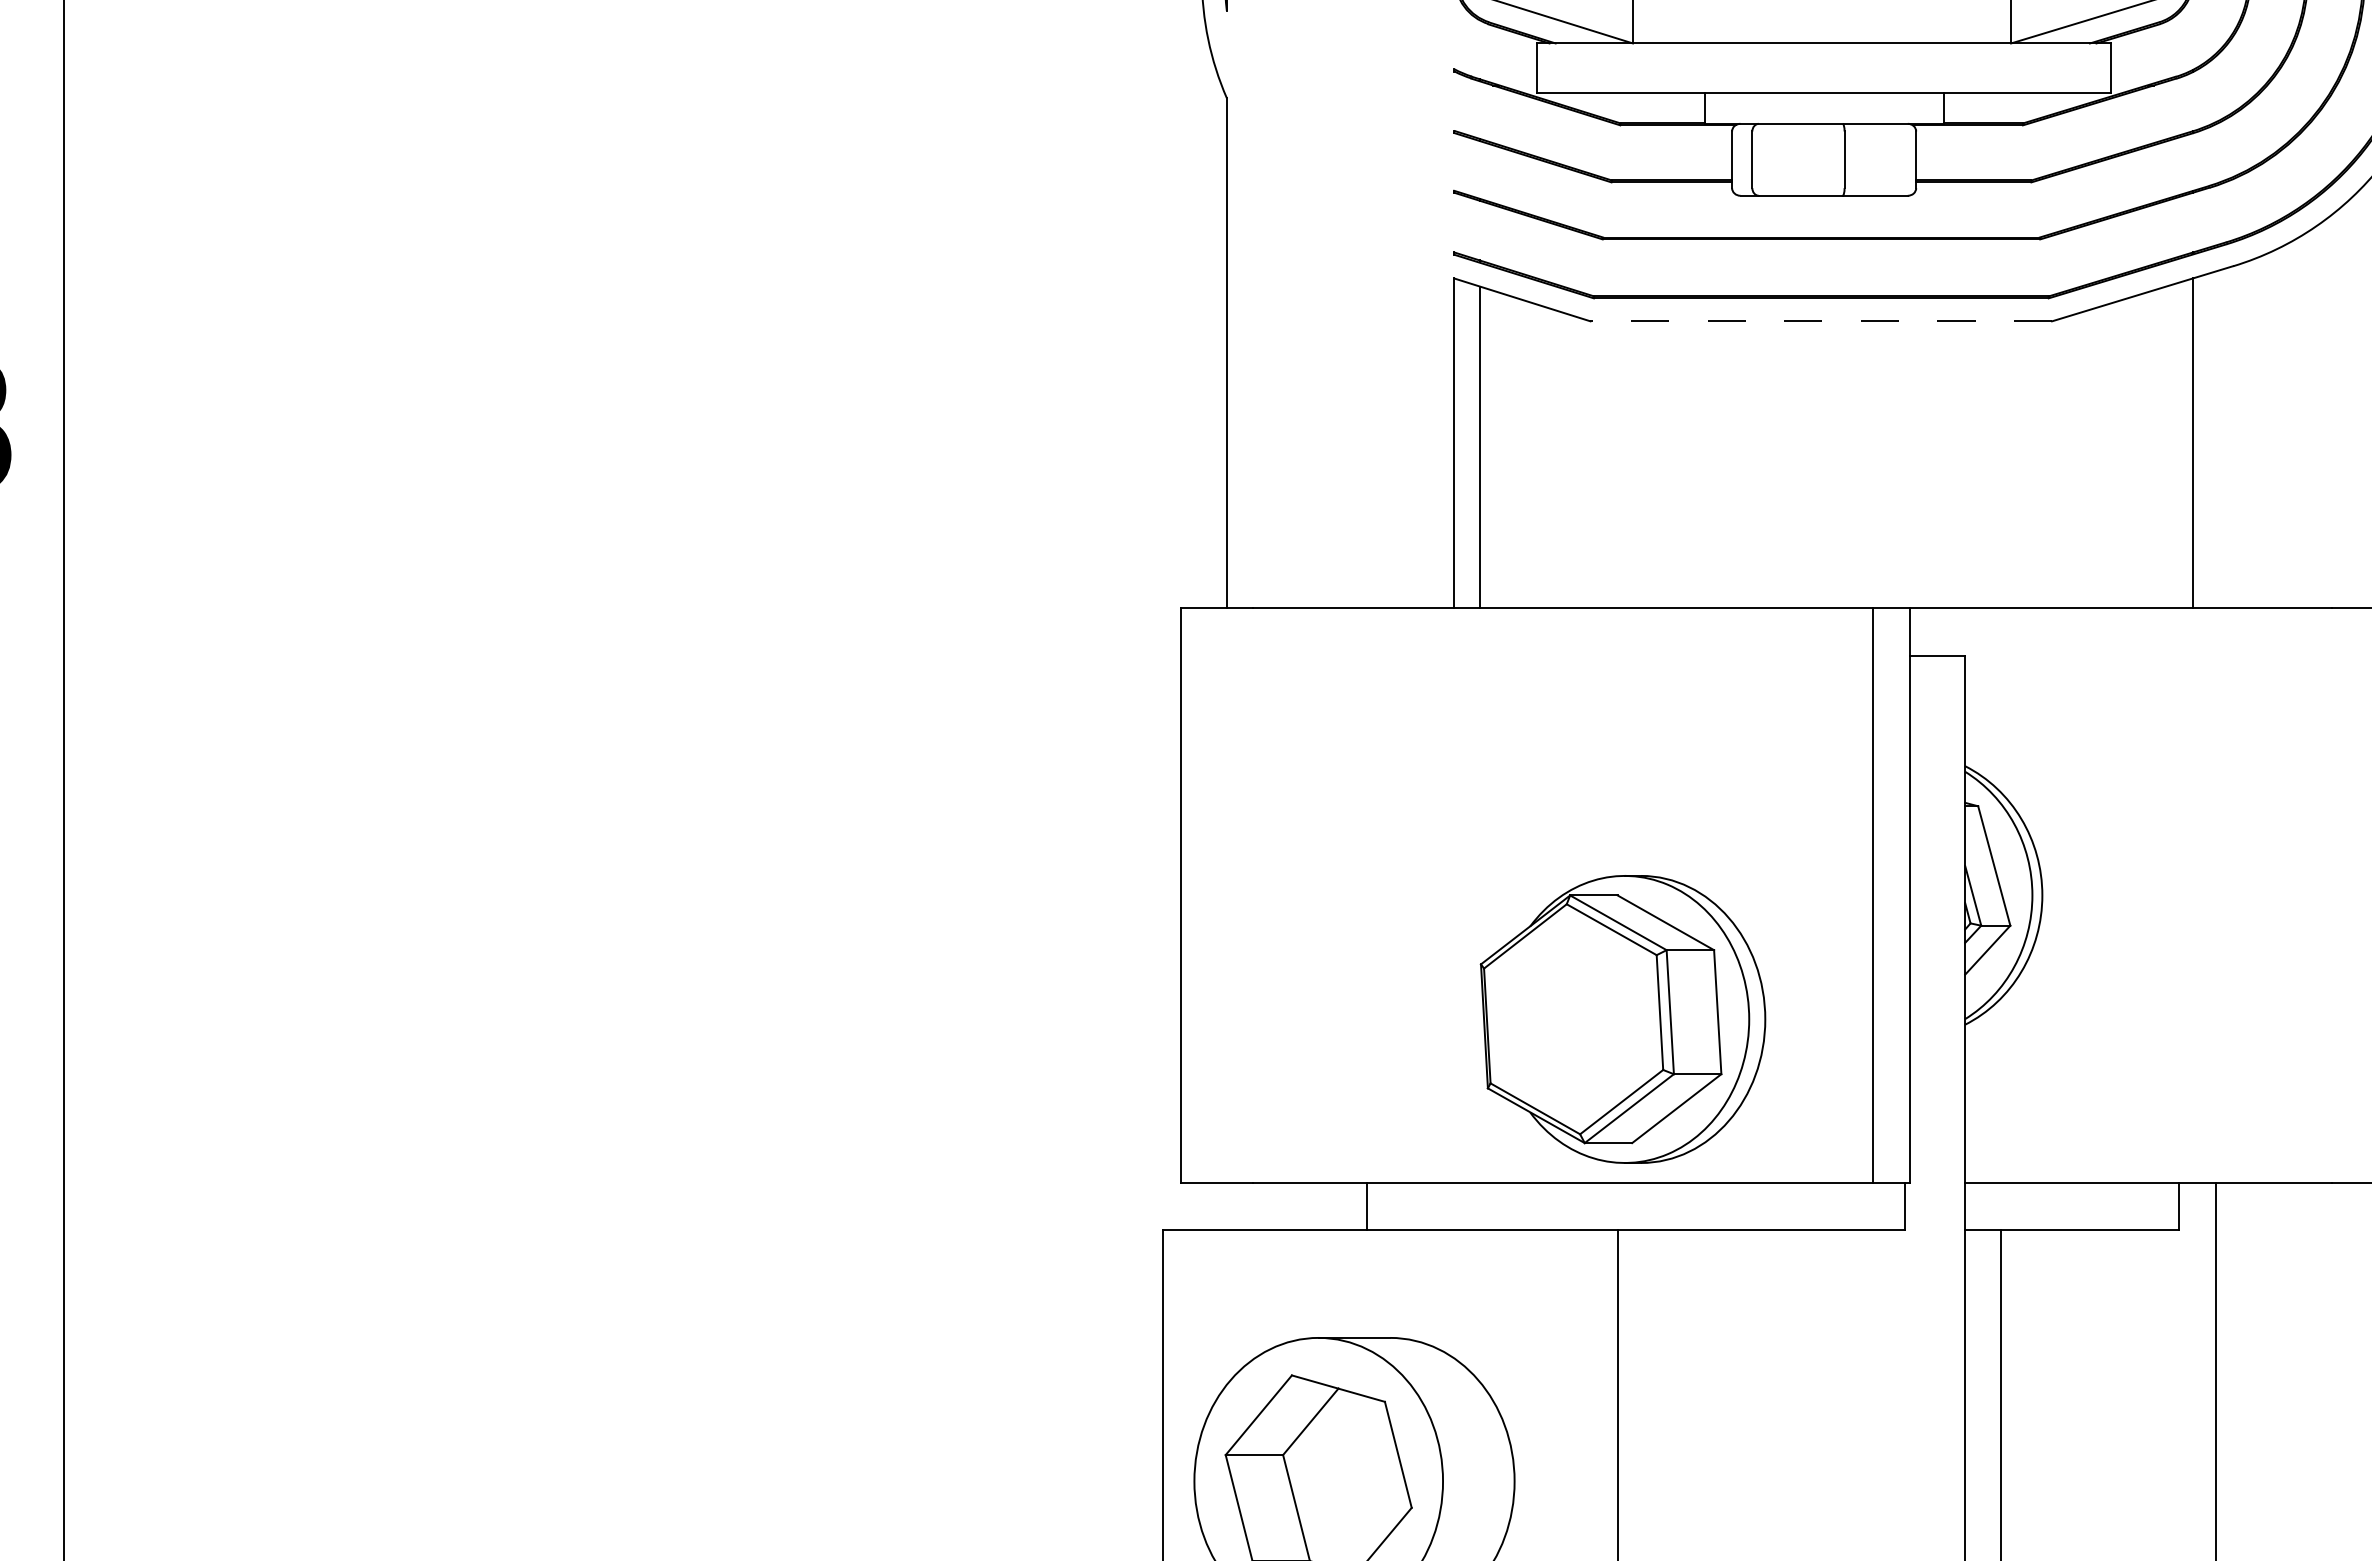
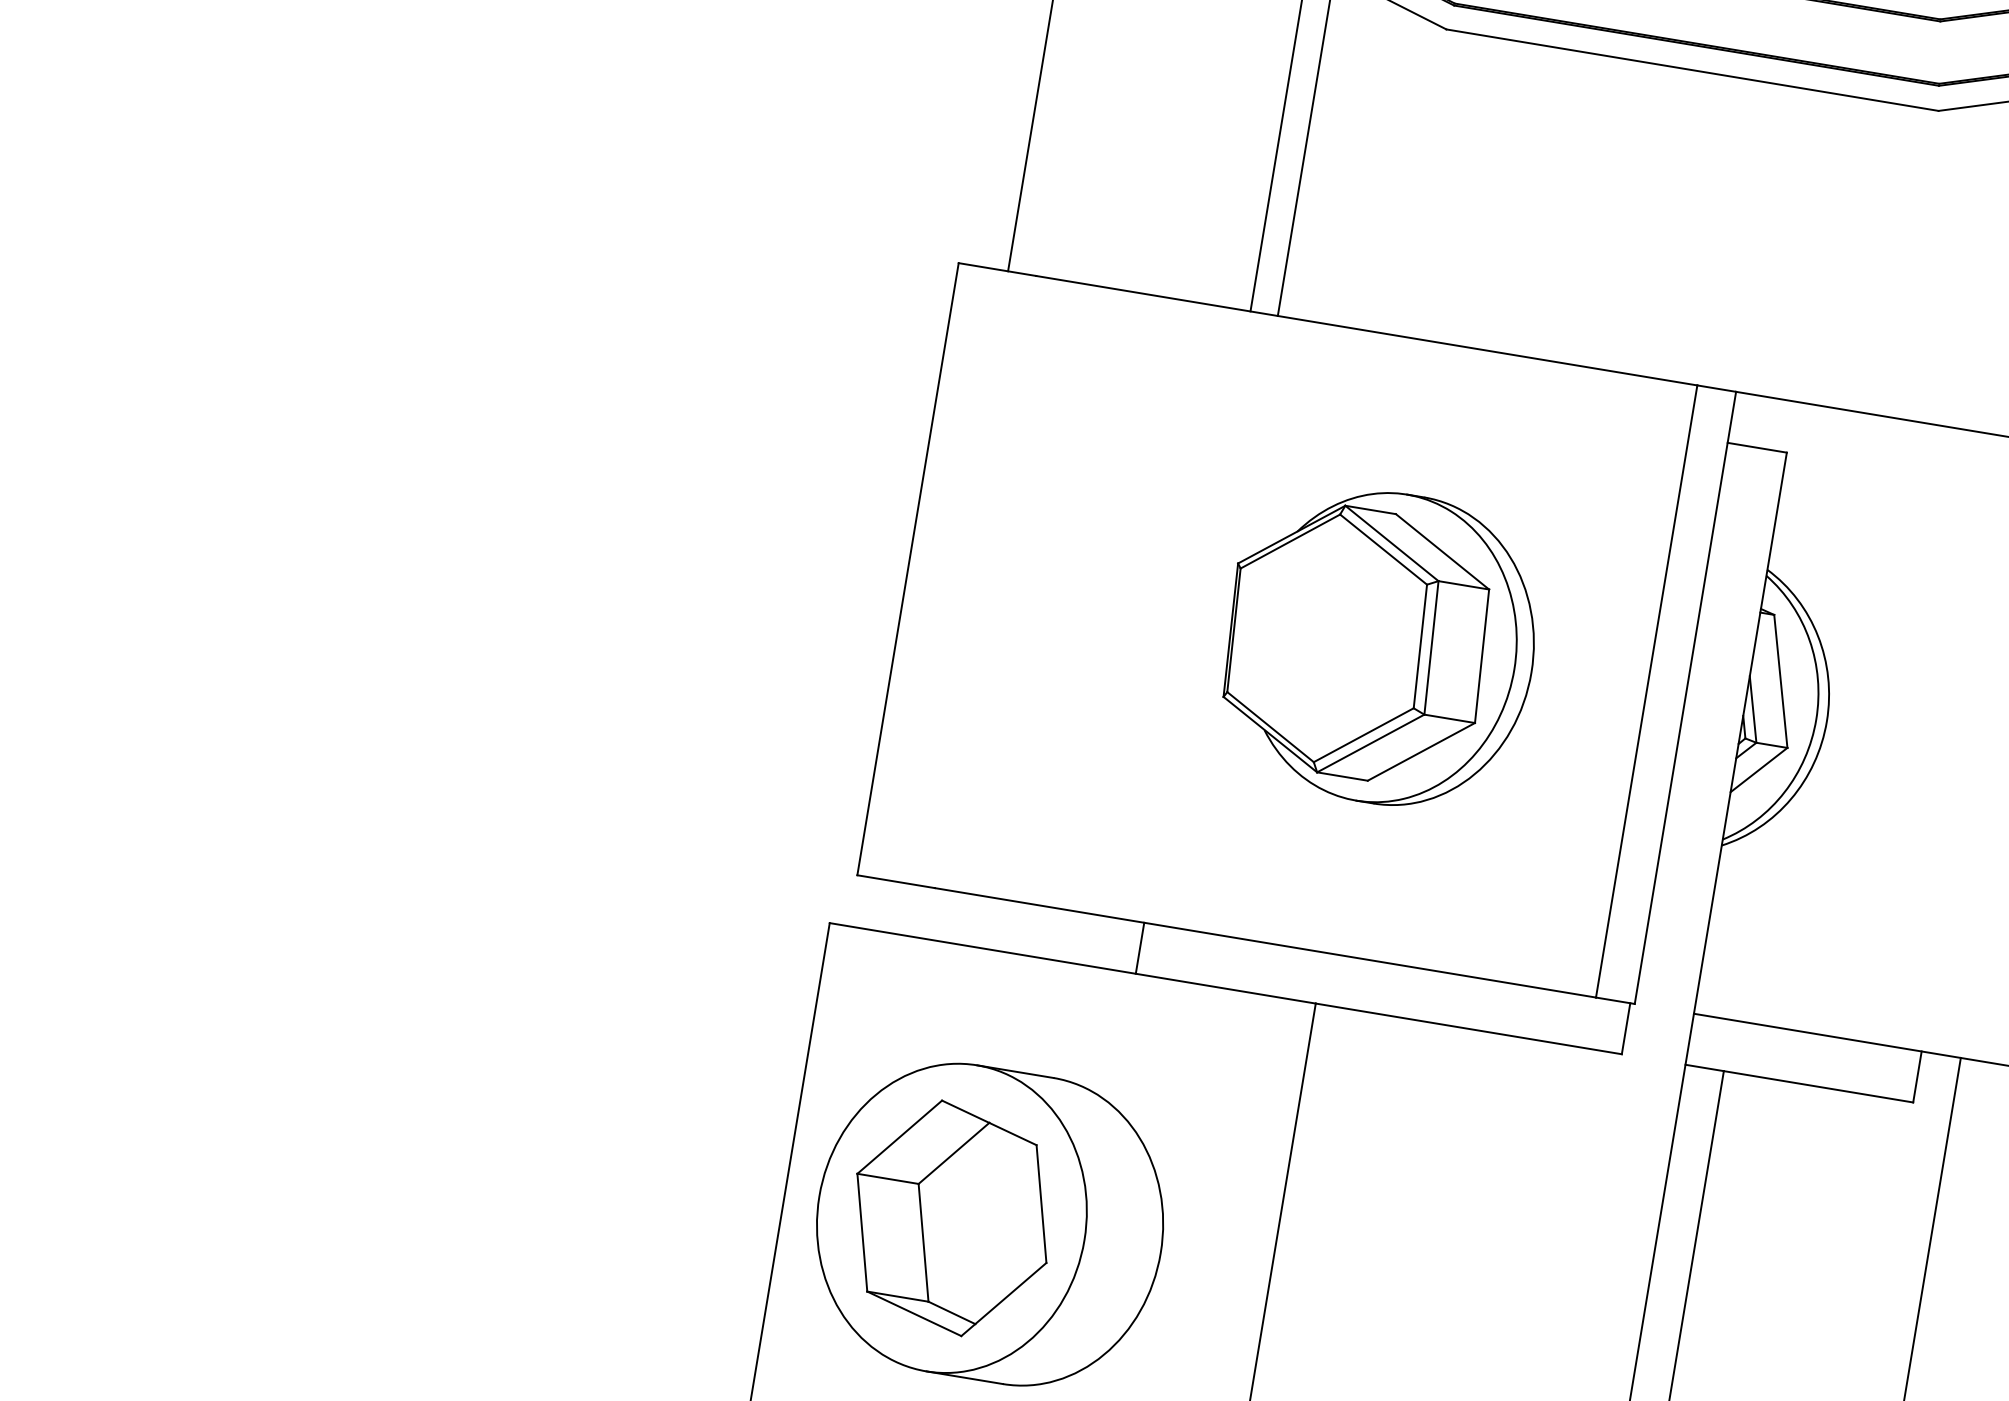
line: (1821, 321) -> (1692, 70), dashed -> solid
part: (1622, 1019) -> (1379, 647), moved
line: (1366, 1206) -> (1139, 948), moved

